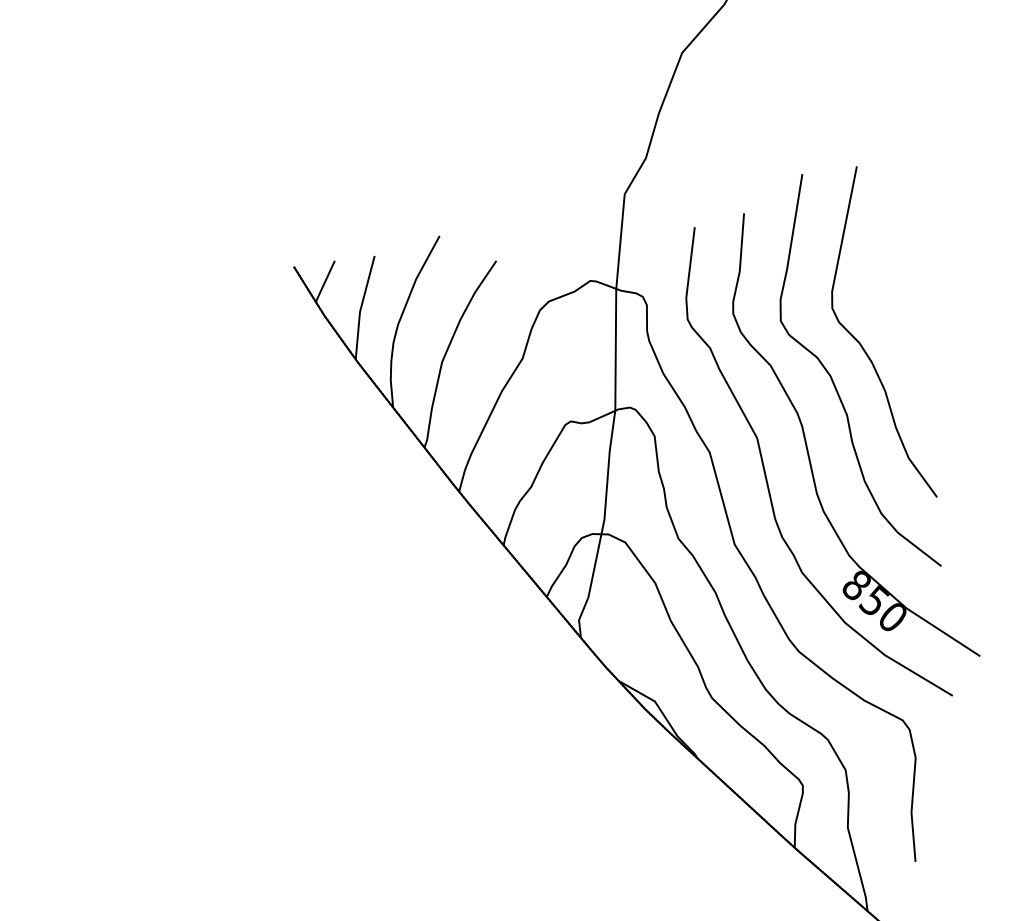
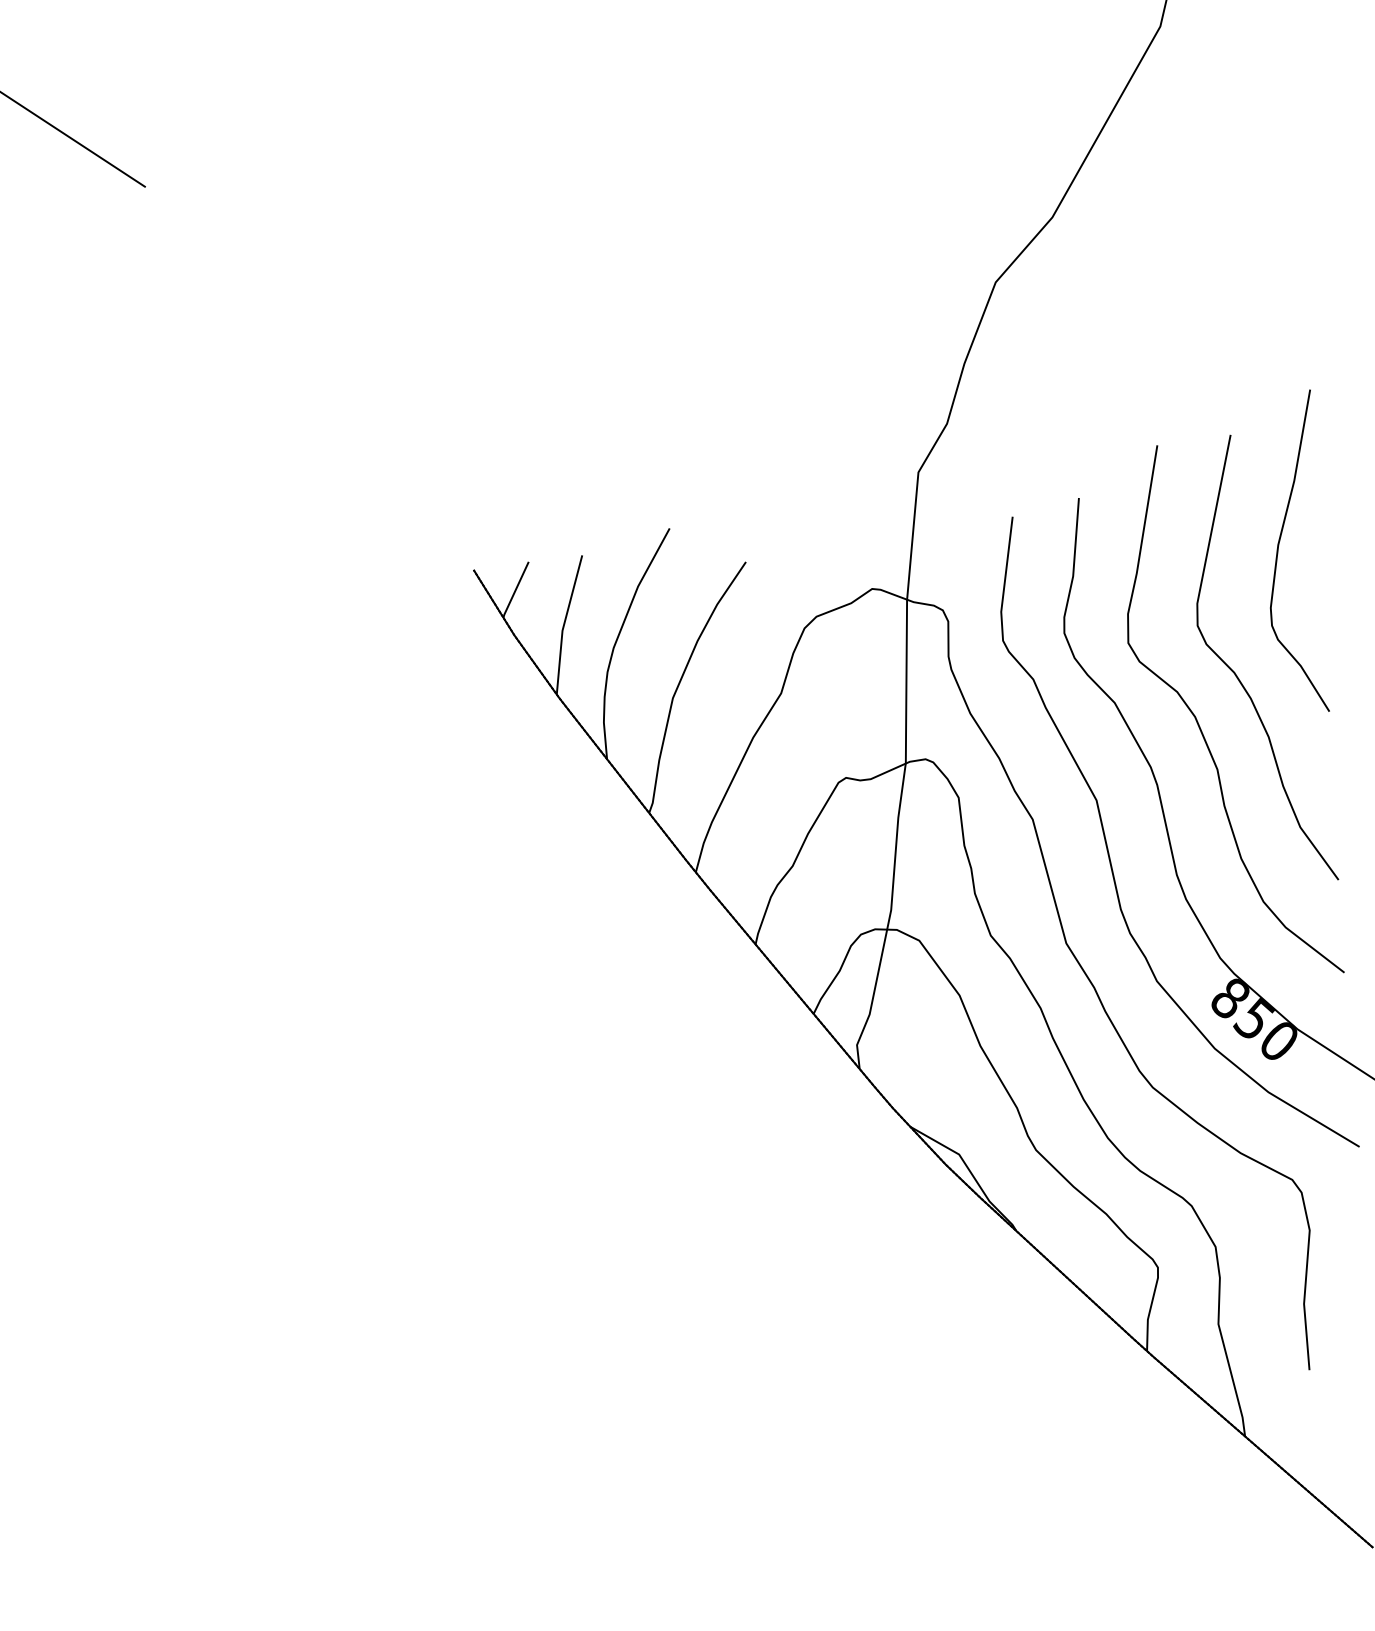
curve: (893, 248) -> (1279, 545), added

